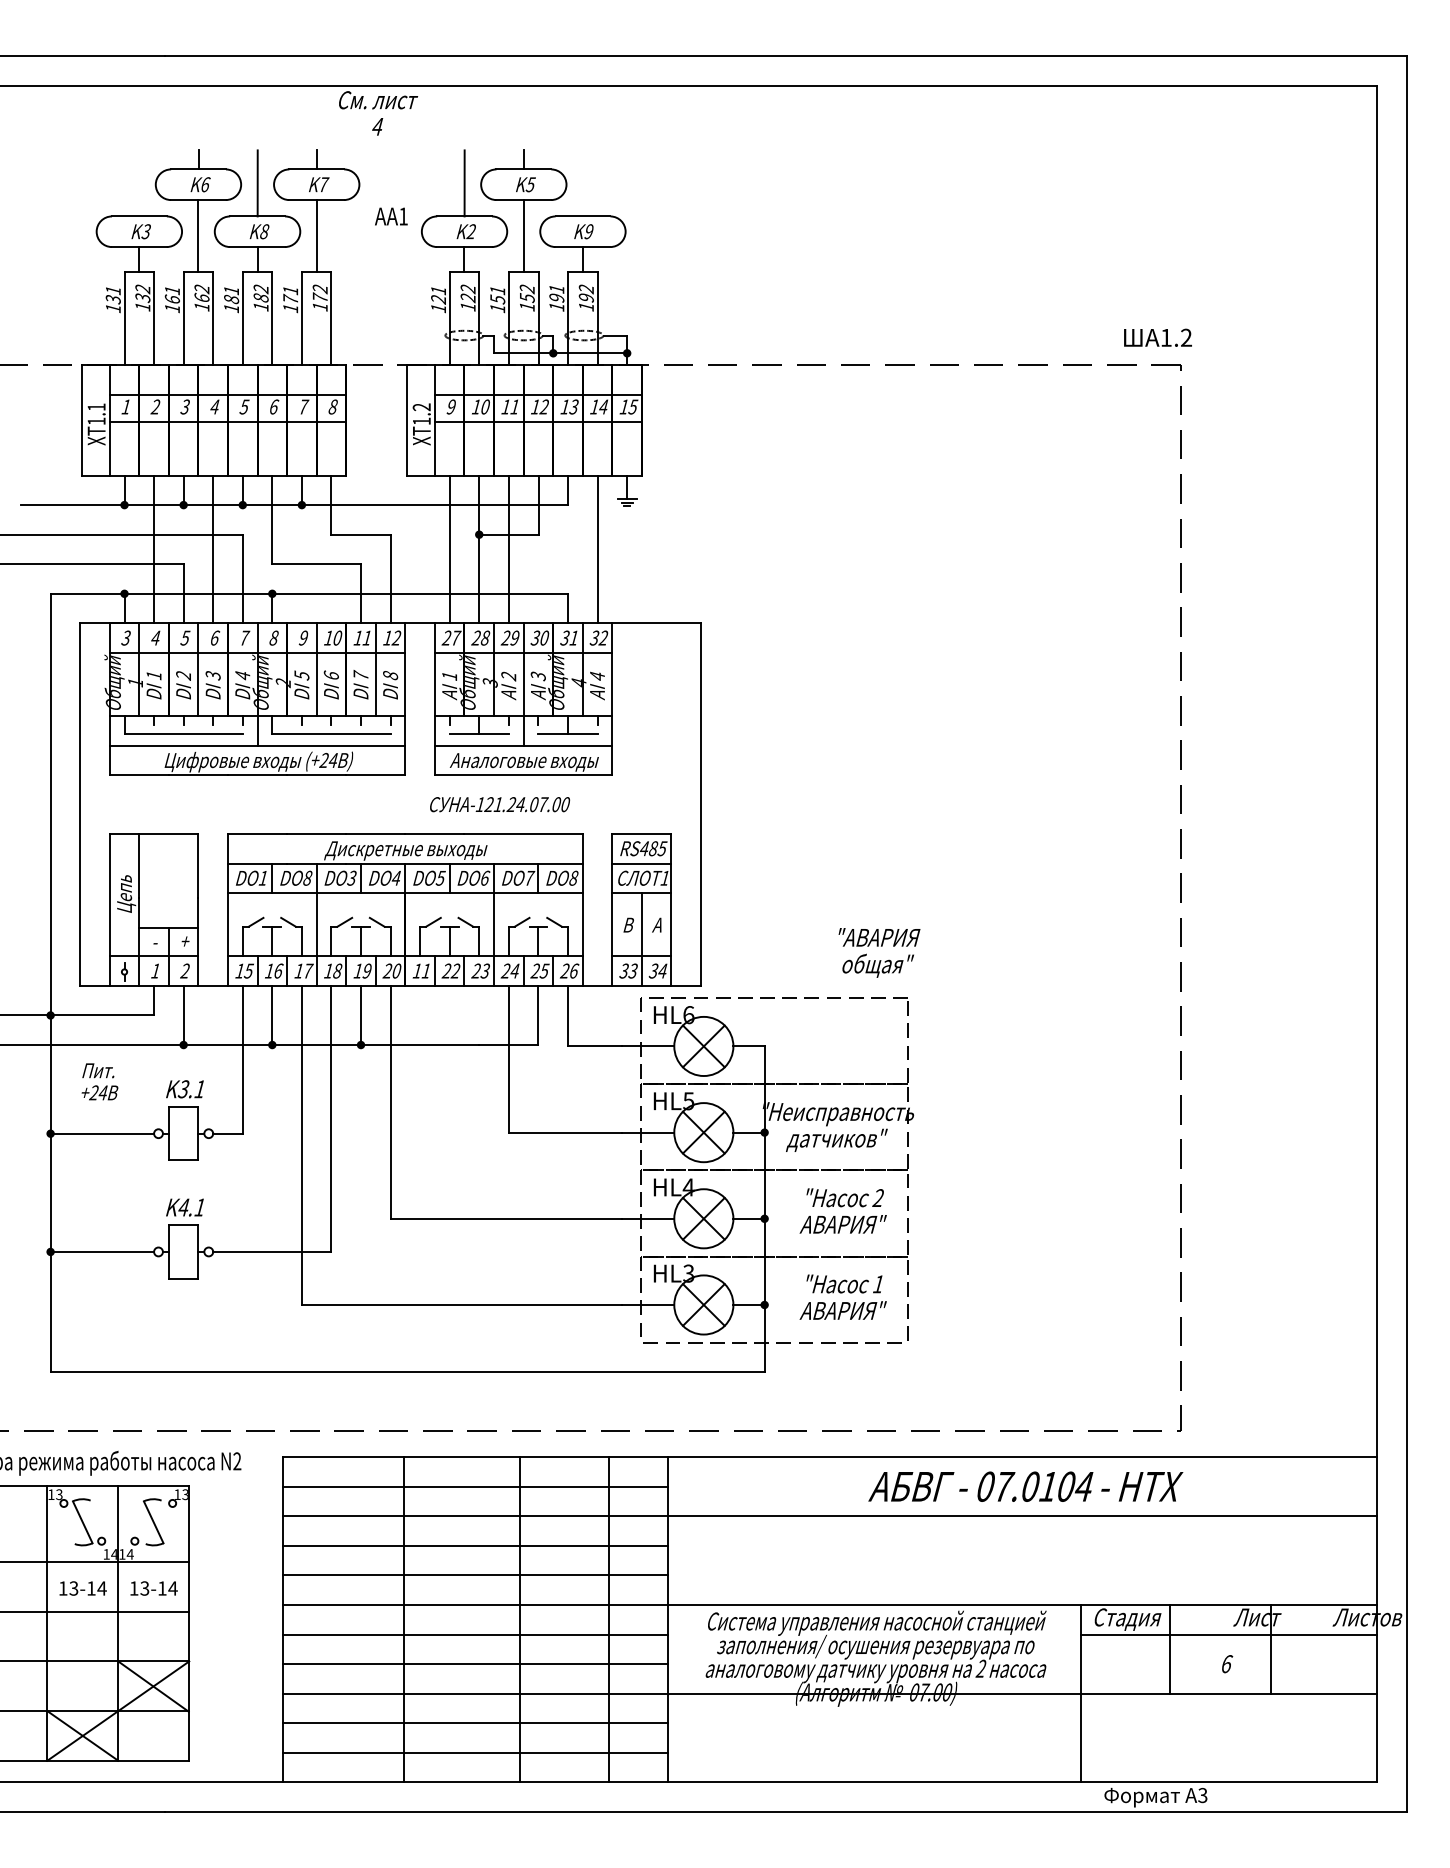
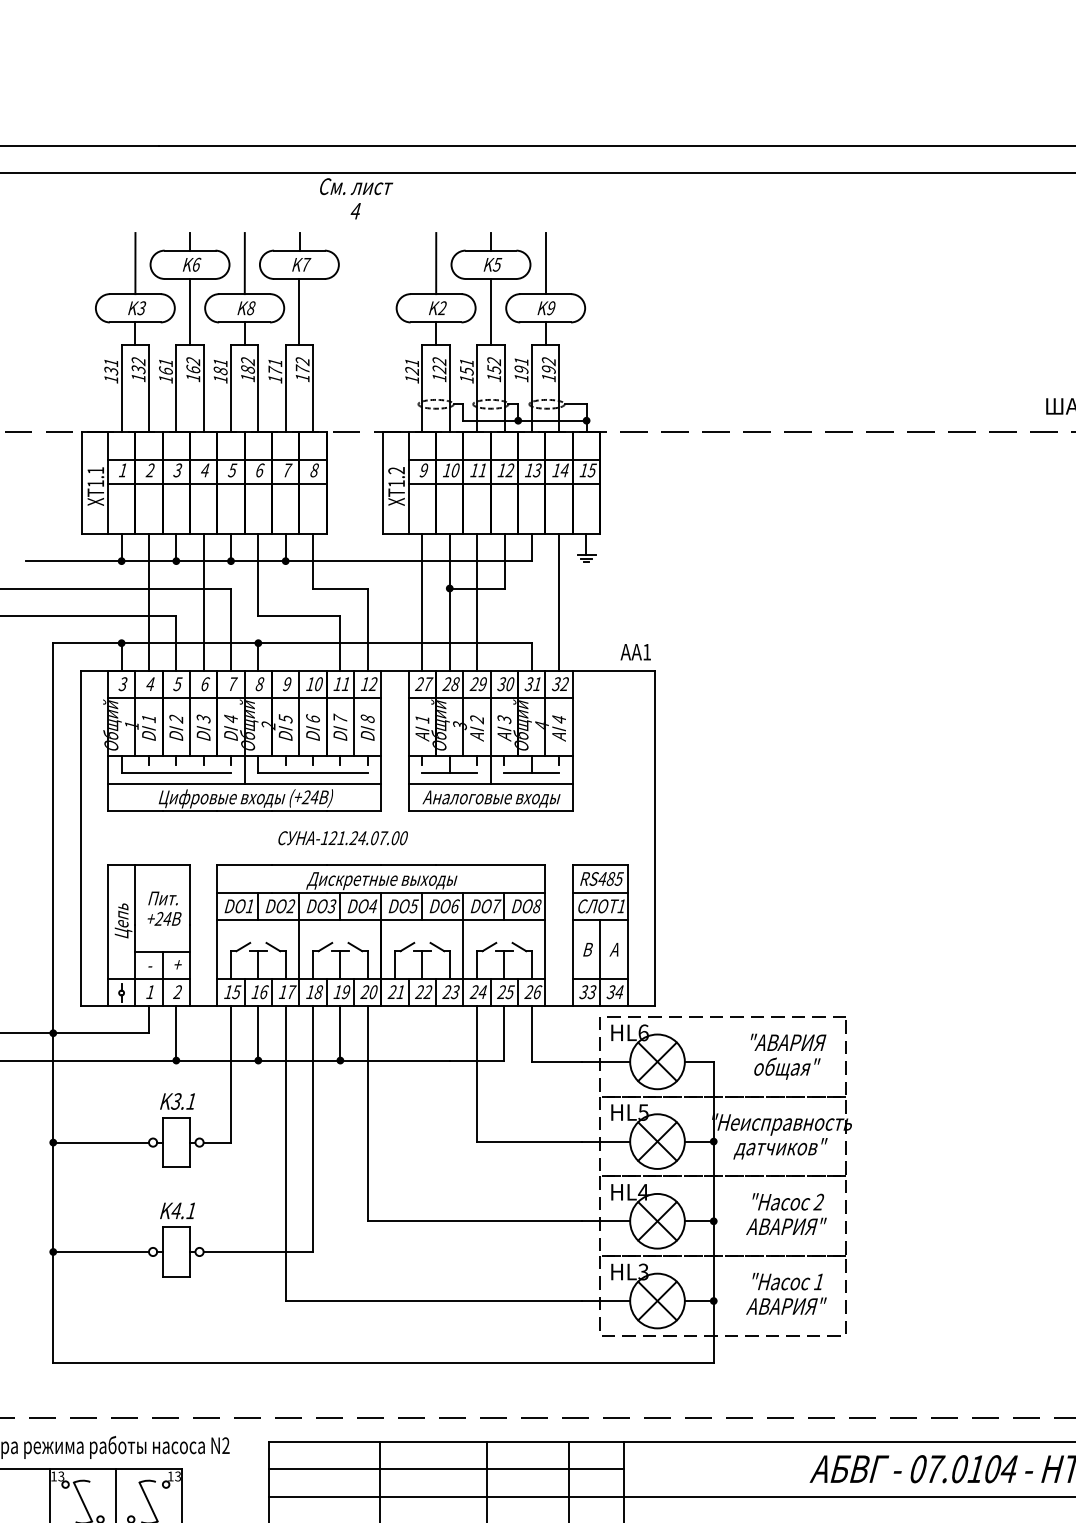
line: (139, 183) -> (135, 263), added
line: (583, 183) -> (546, 263), added
text: (391, 216) -> (635, 652), moved
text: (500, 804) -> (343, 838), moved
text: (307, 877) -> (290, 905), DO8 -> DO2
text: (879, 952) -> (788, 1056), moved
text: (416, 970) -> (391, 991), 11 -> 21
text: (99, 1081) -> (164, 908), moved

